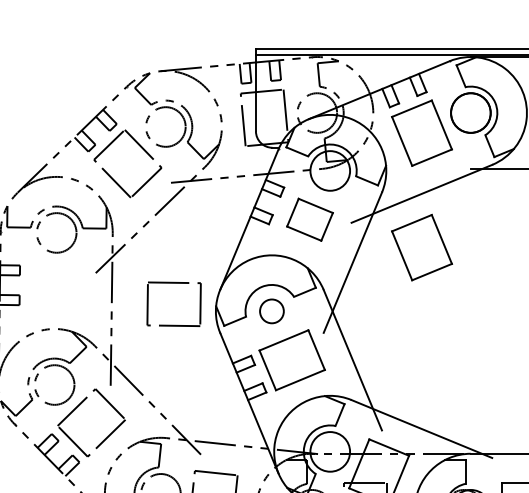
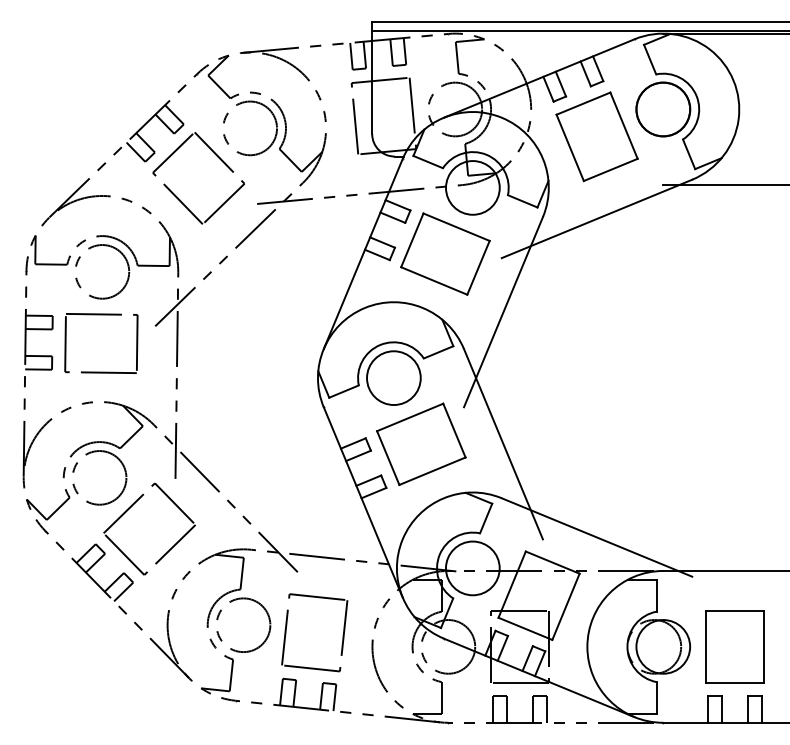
part: (310, 219) -> (445, 253), size x1.43
part: (421, 247) -> (596, 291), removed
part: (174, 283) -> (101, 315), moved
circle: (271, 311) -> (393, 378), size x1.67

